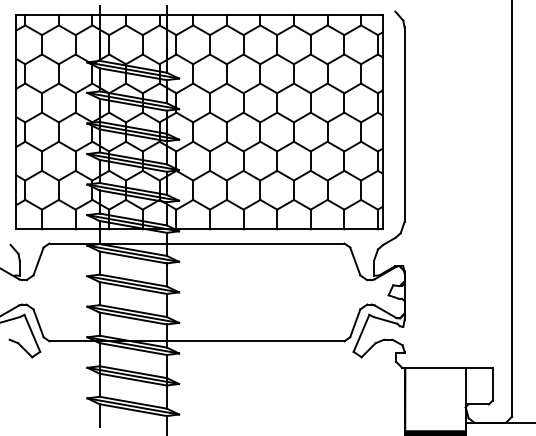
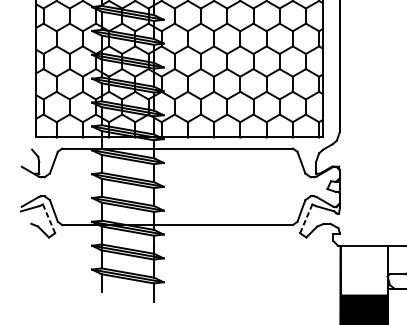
line: (32, 332) -> (49, 218), solid -> dashed
line: (361, 333) -> (306, 218), solid -> dashed

